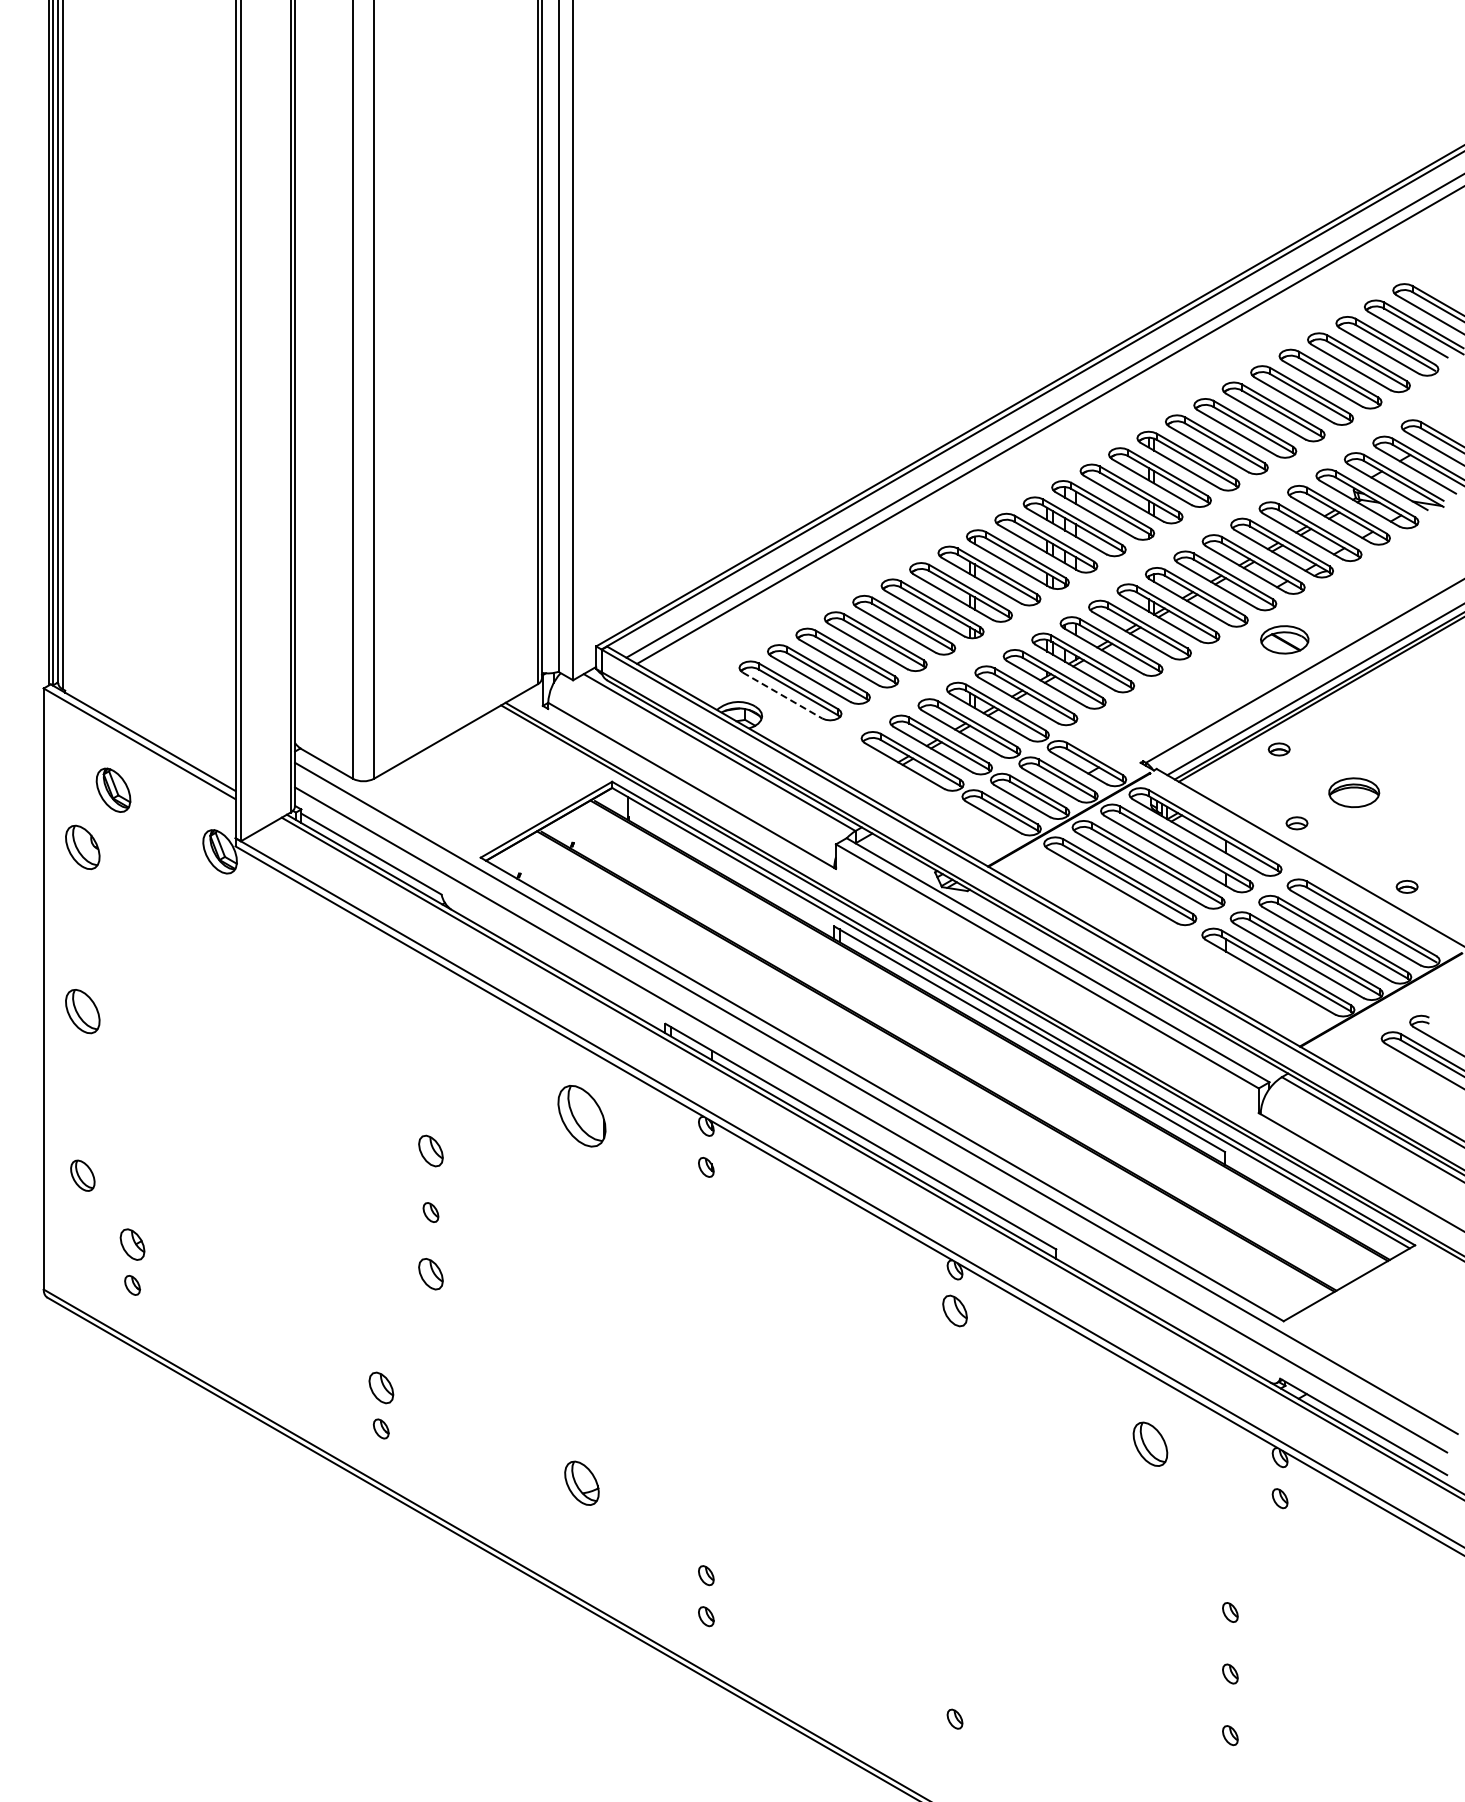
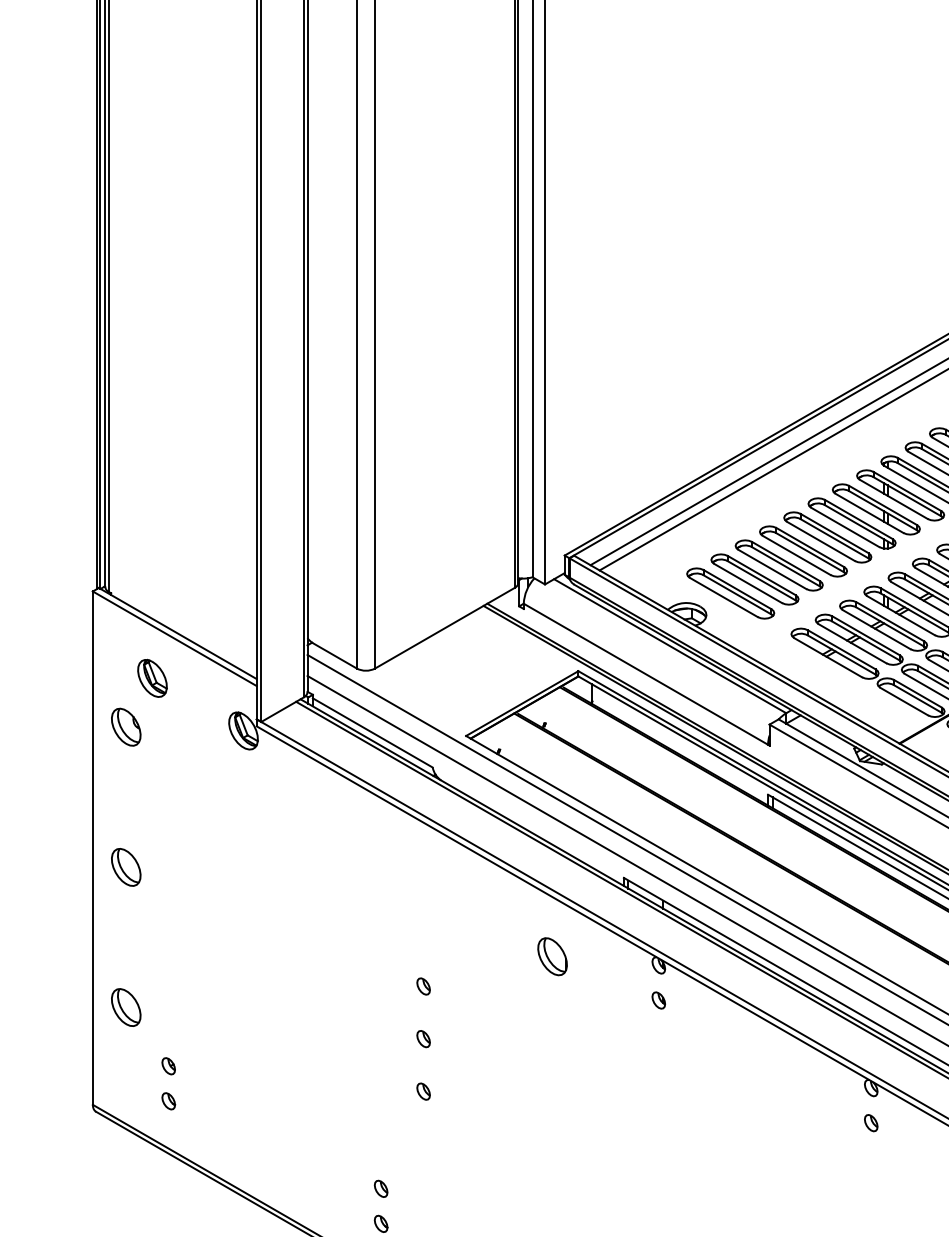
line: (782, 695) -> (723, 597), dashed -> solid
part: (581, 1115) -> (552, 956), size x0.71
part: (430, 1150) -> (423, 986), size x0.62
part: (82, 1175) -> (125, 1007), size x1.43
part: (132, 1243) -> (168, 1065), size x0.62
part: (430, 1273) -> (423, 1091), size x0.62
part: (954, 1310) -> (870, 1122), size x0.62
part: (380, 1387) -> (380, 1188), size x0.62

